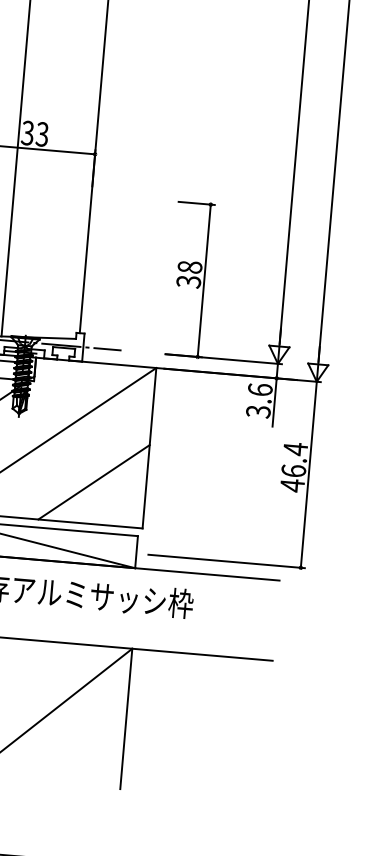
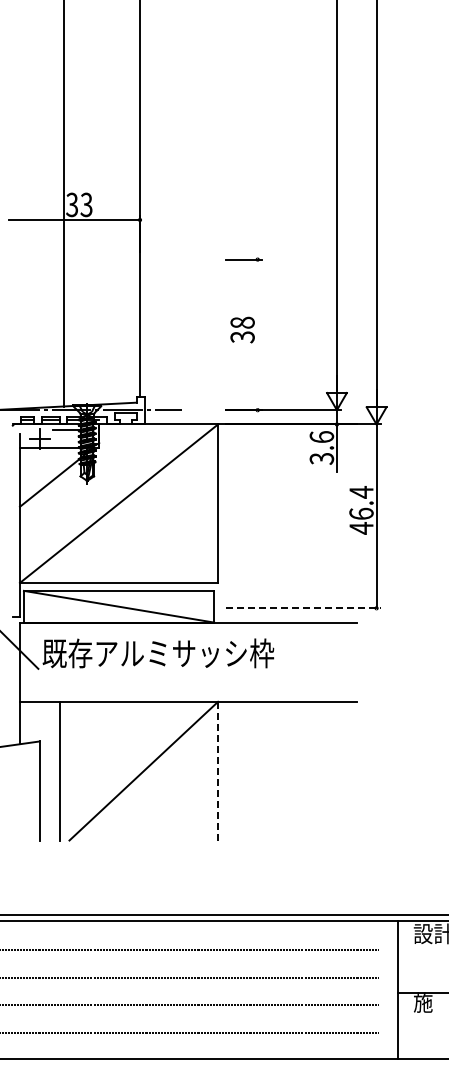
line: (204, 280) -> (257, 334), removed
line: (94, 482) -> (166, 541), removed
line: (226, 561) -> (303, 608), solid -> dashed
line: (126, 718) -> (218, 770), solid -> dashed

